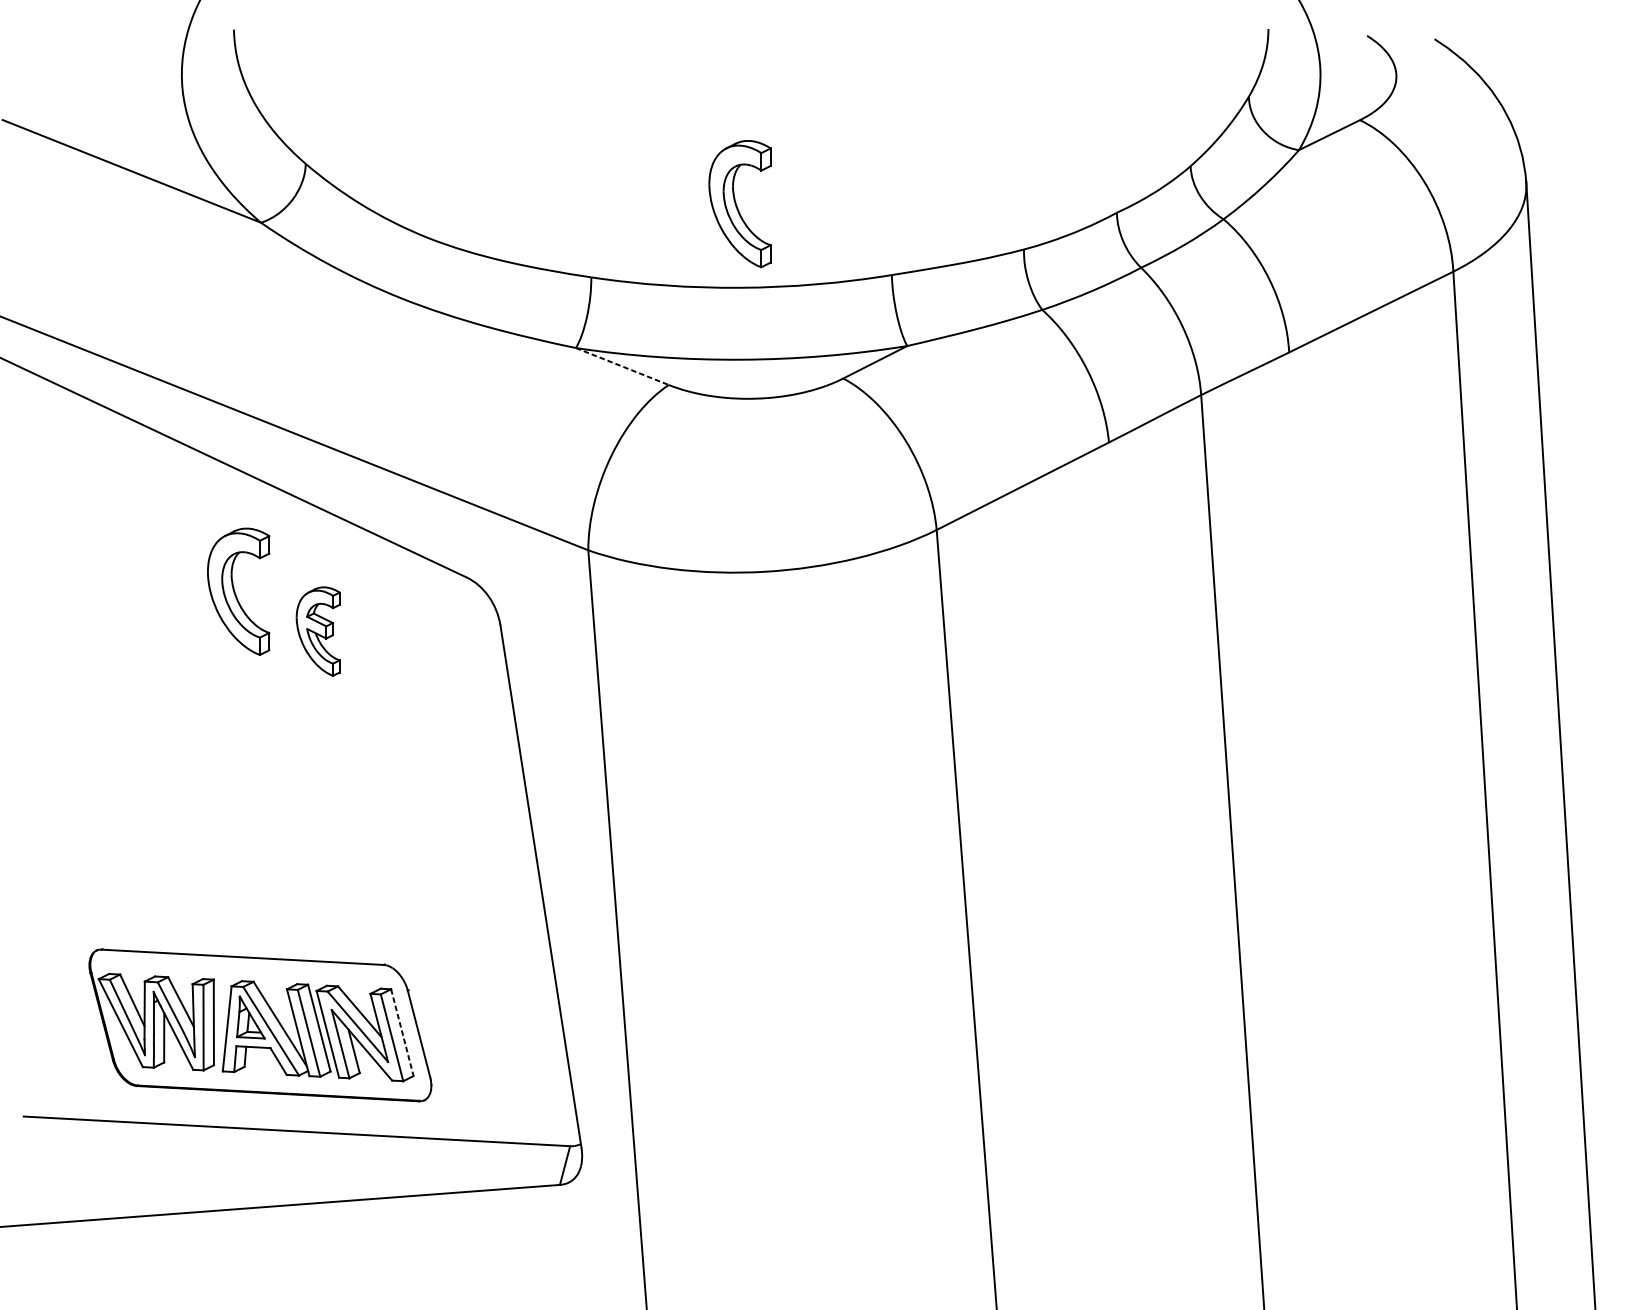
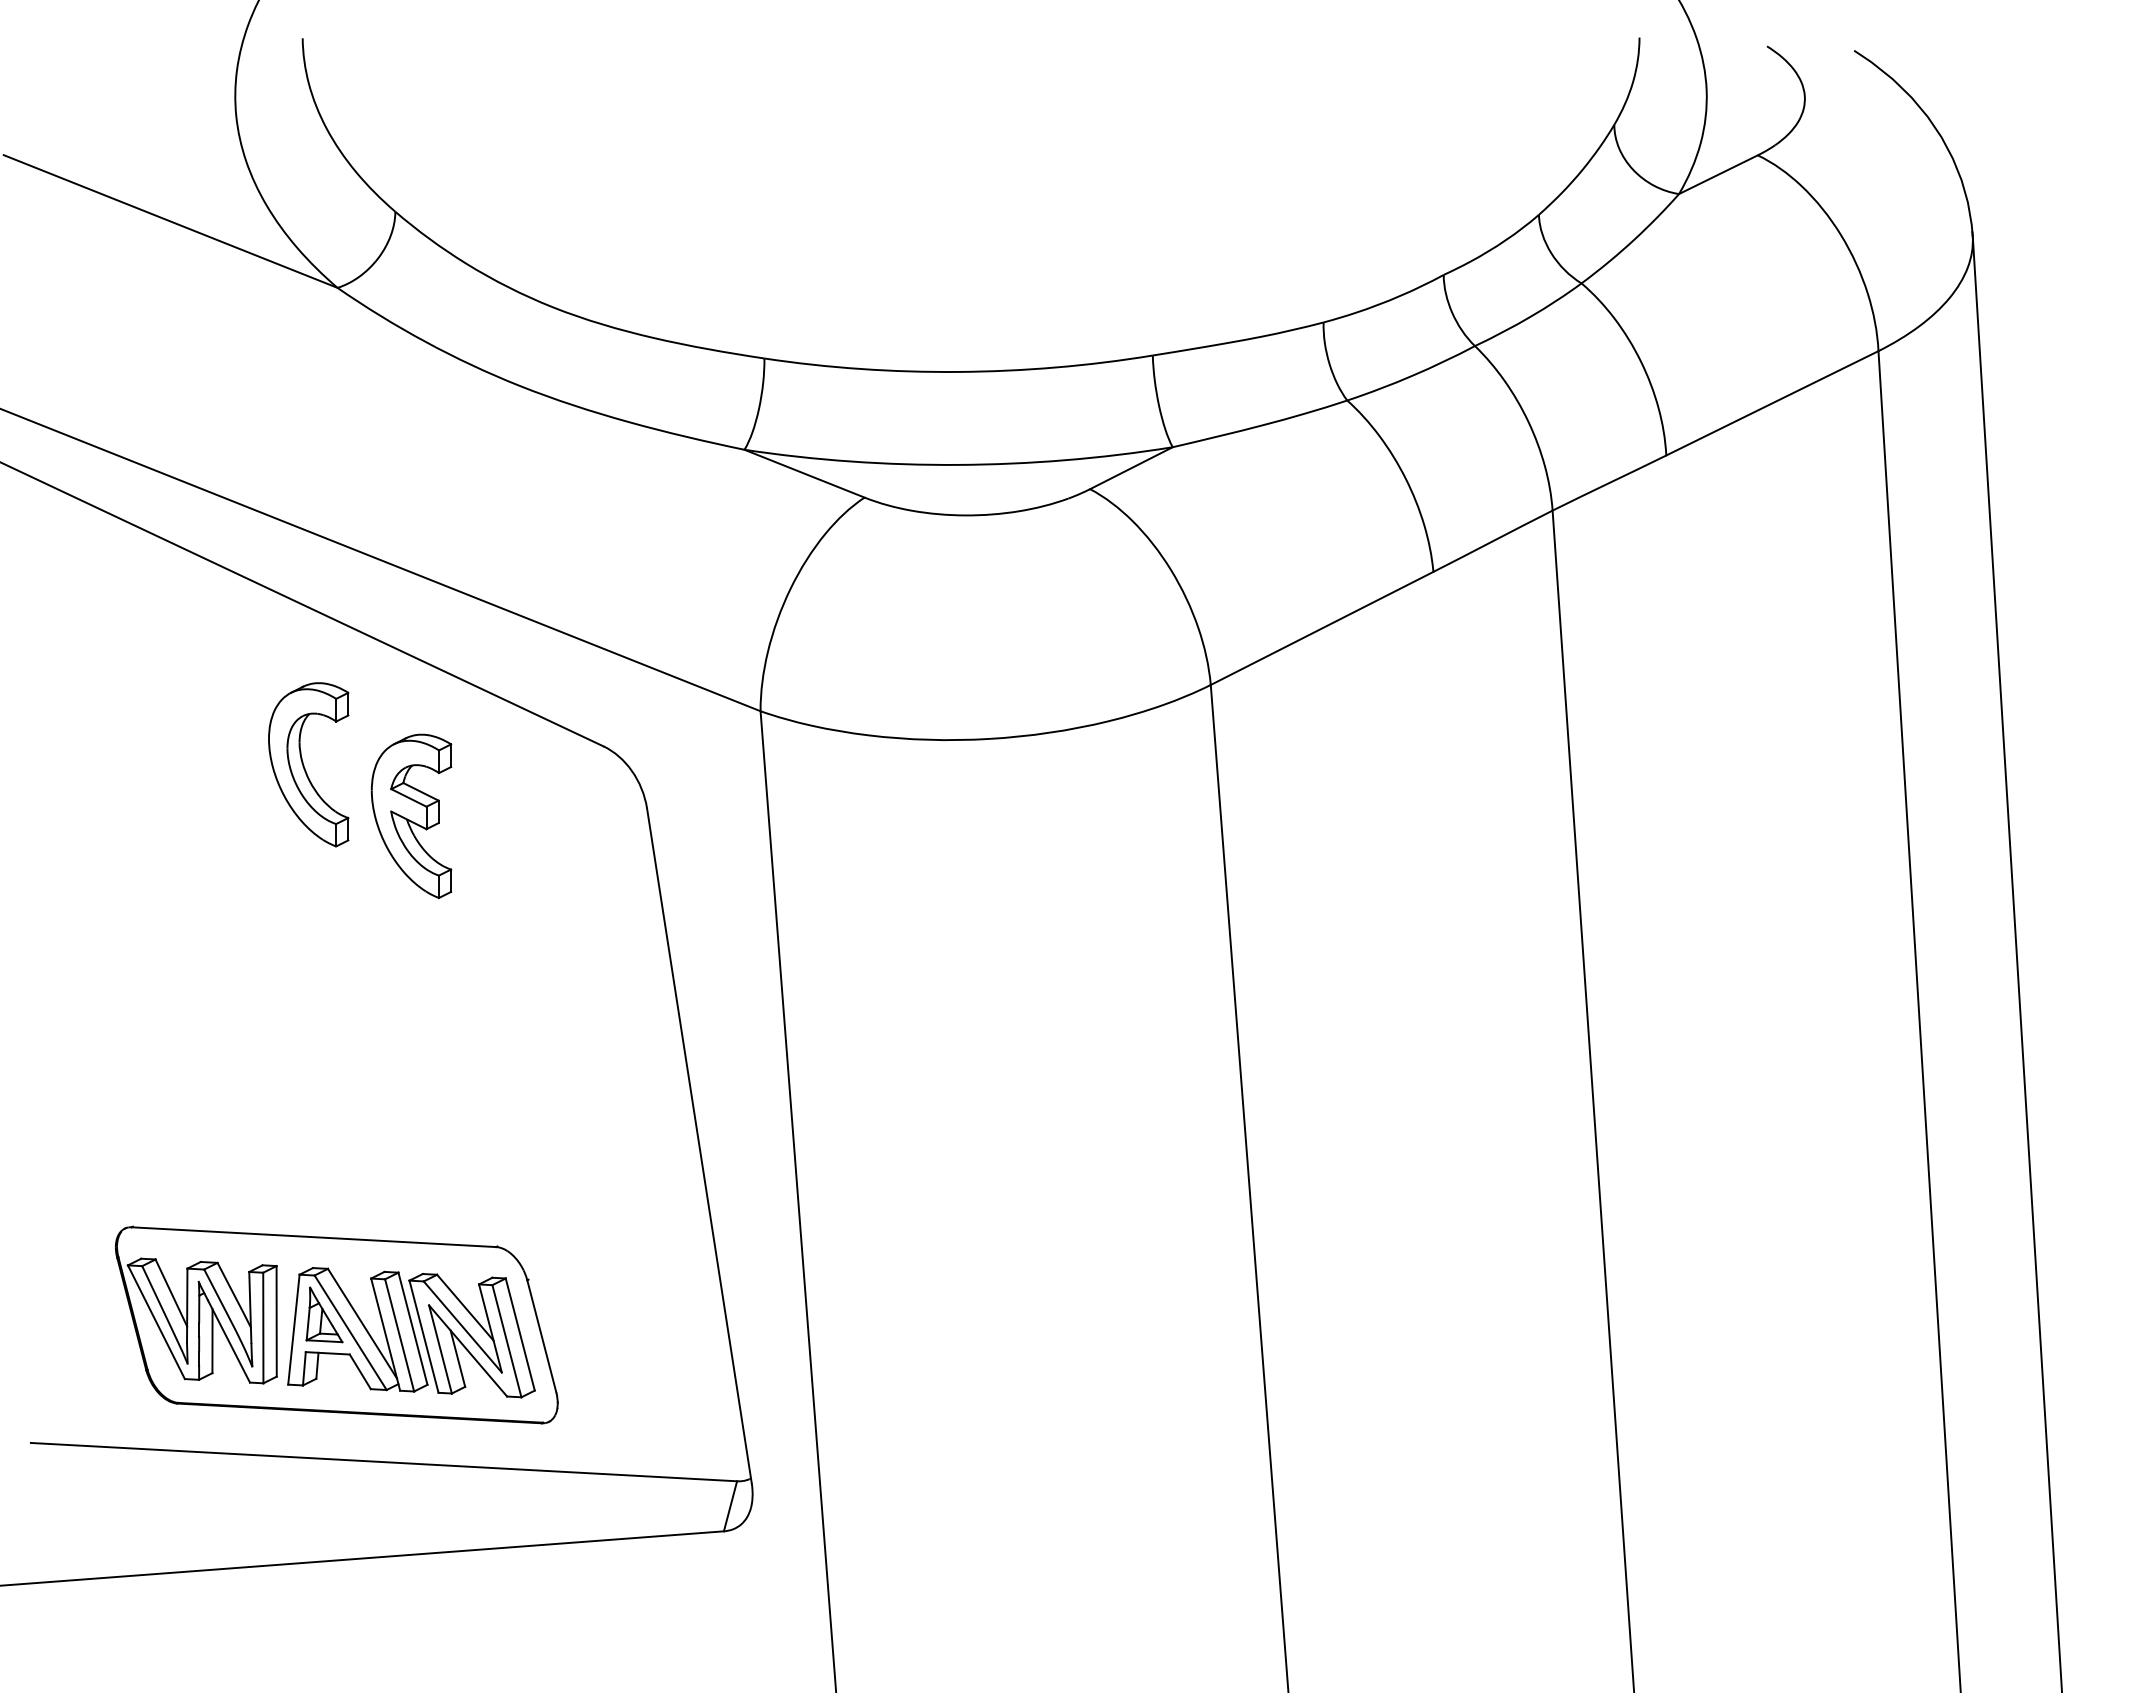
part: (739, 203) -> (956, 263), removed
line: (622, 366) -> (804, 473), dashed -> solid
part: (318, 631) -> (411, 815), size x1.43
line: (402, 1032) -> (520, 1334), dashed -> solid

